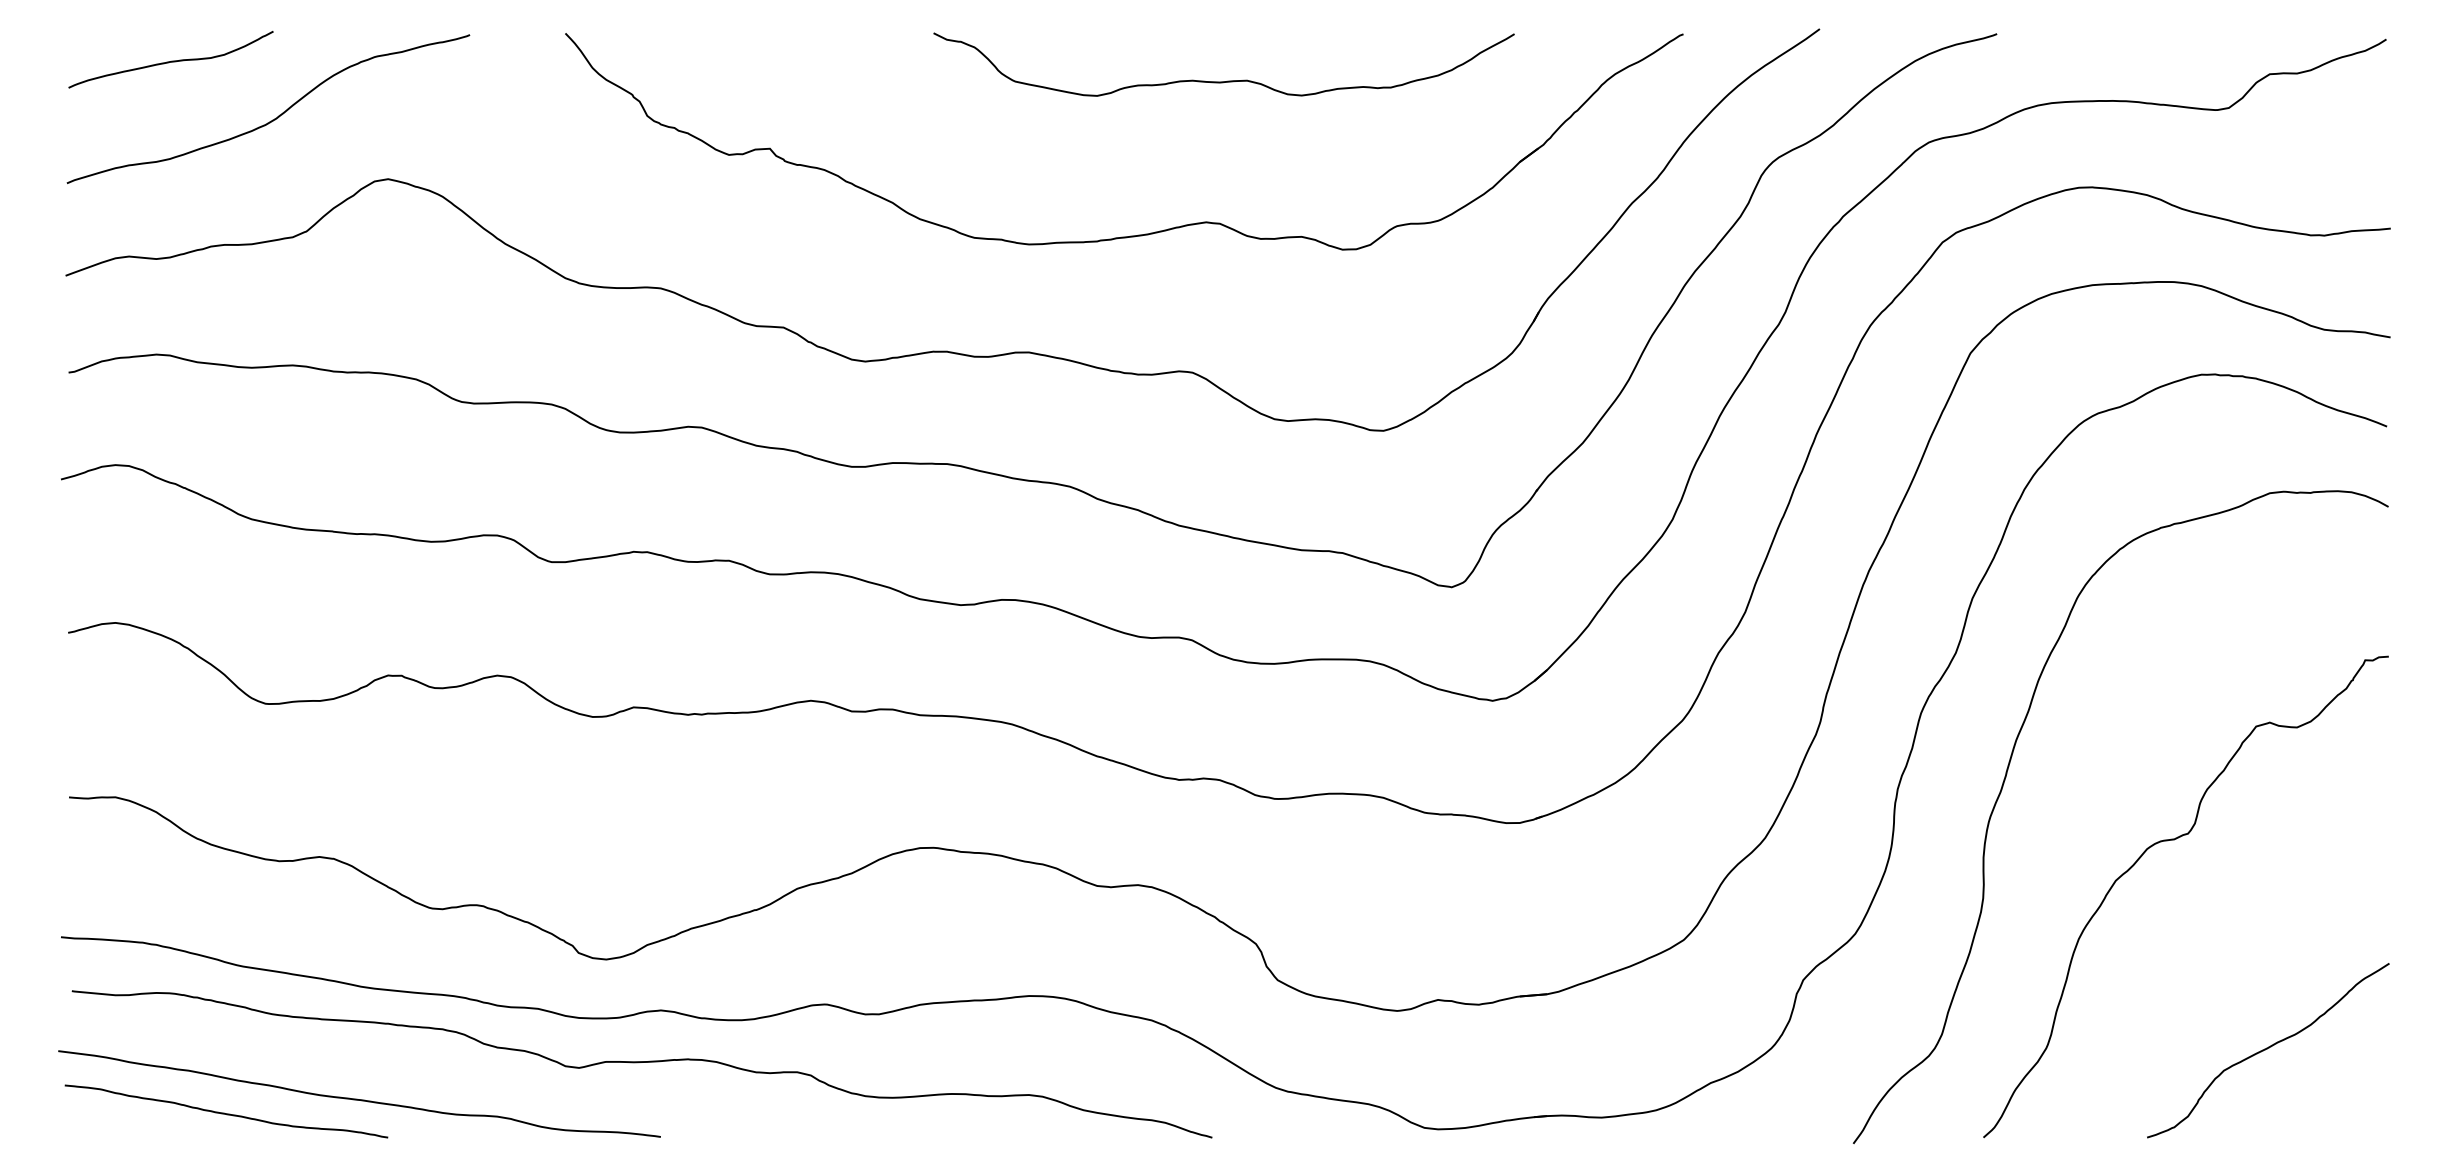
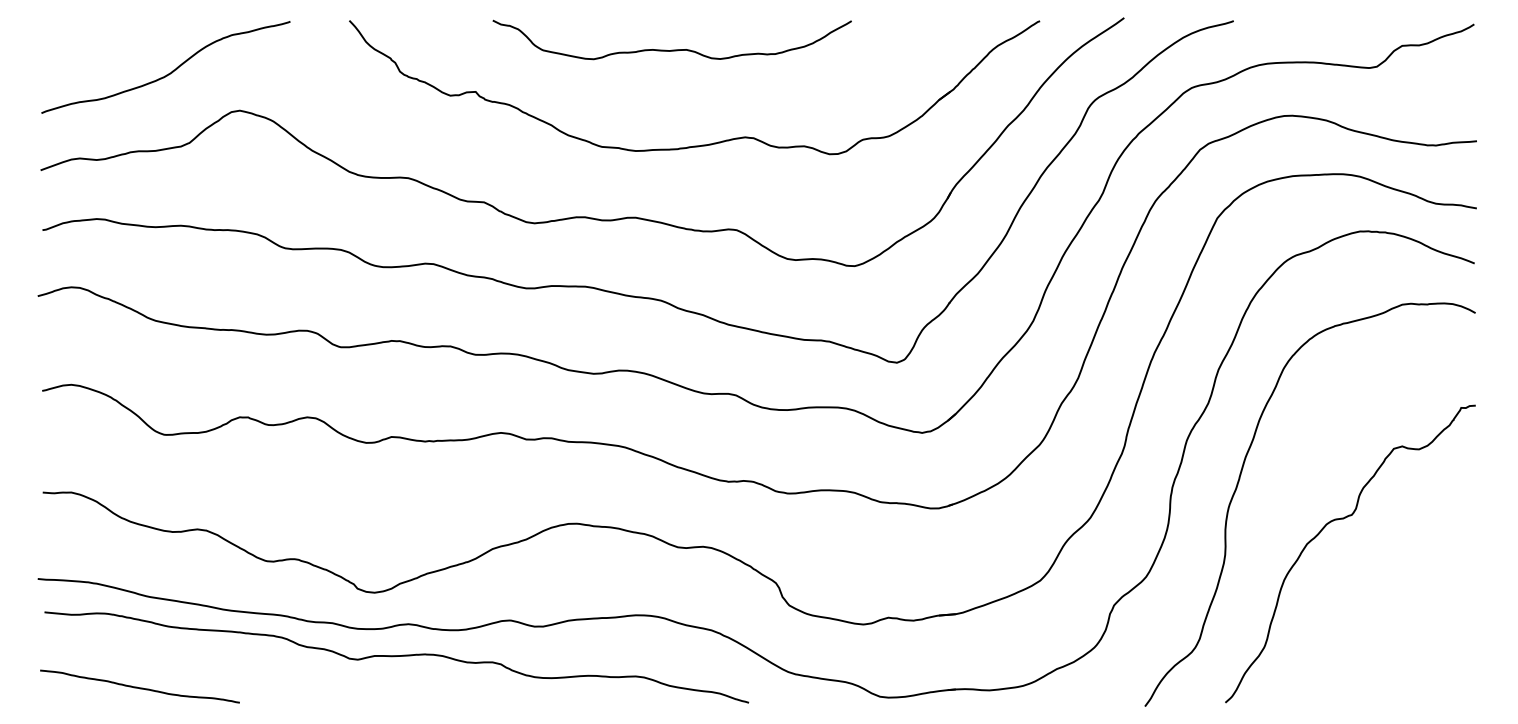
curve: (170, 60) -> (105, 37), removed
curve: (1222, 80) -> (671, 49), moved
curve: (2268, 1049) -> (1401, 648), removed
curve: (360, 1098) -> (222, 678), removed

